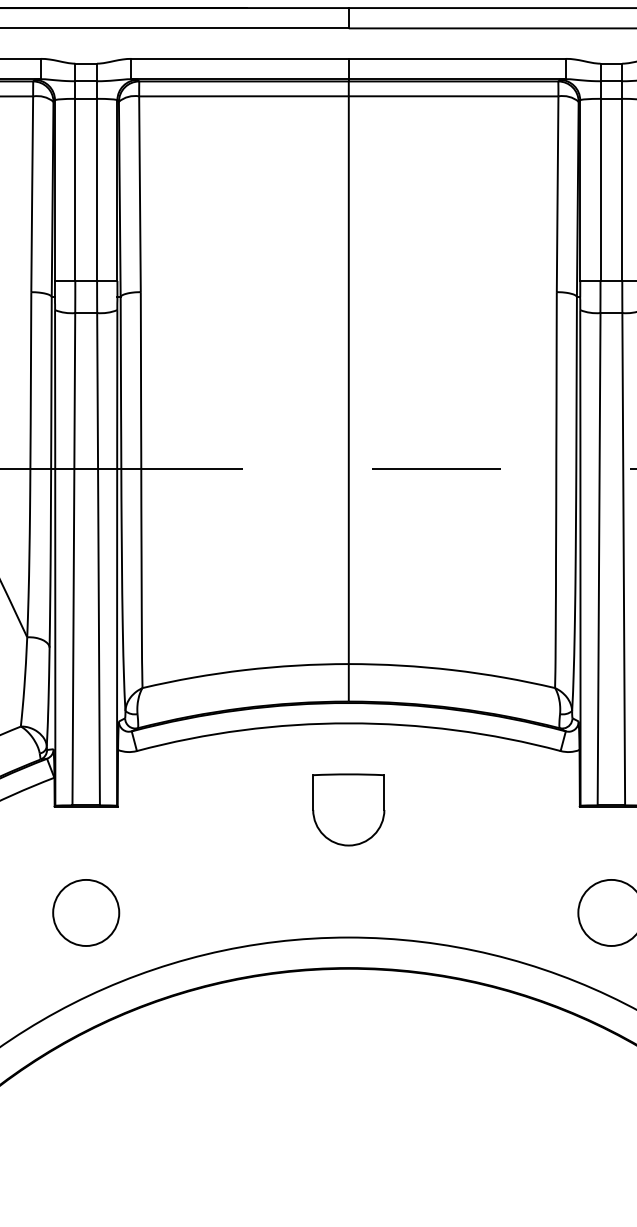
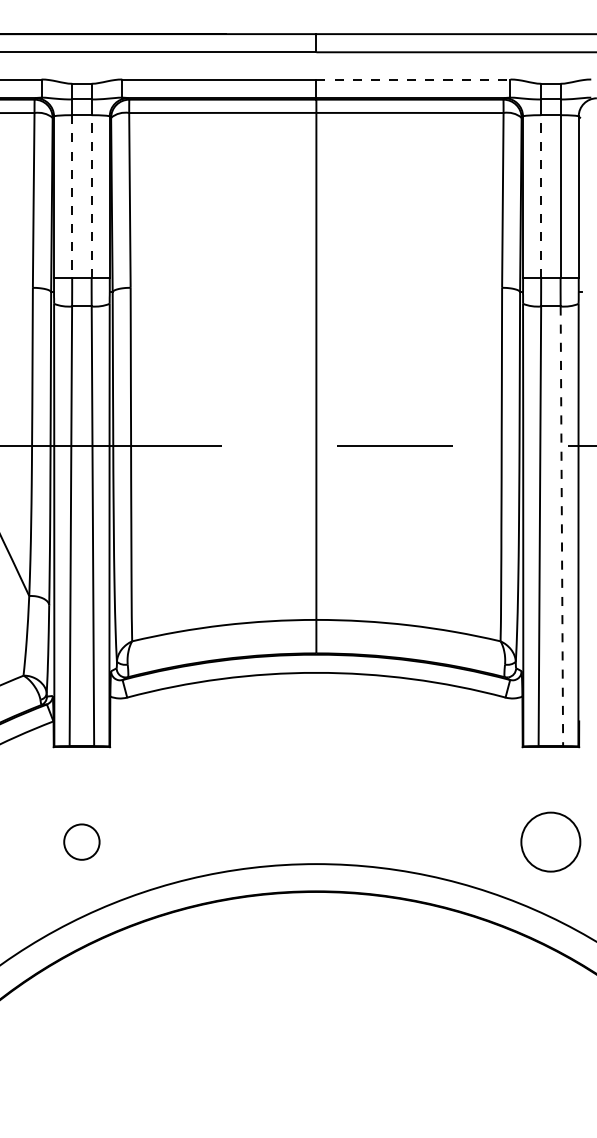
line: (457, 58) -> (413, 79), solid -> dashed
line: (96, 188) -> (91, 195), solid -> dashed
line: (600, 188) -> (541, 195), solid -> dashed
line: (75, 189) -> (72, 196), solid -> dashed
line: (623, 559) -> (561, 526), solid -> dashed
part: (347, 809) -> (315, 749), removed
circle: (85, 912) -> (81, 841), size x0.6

